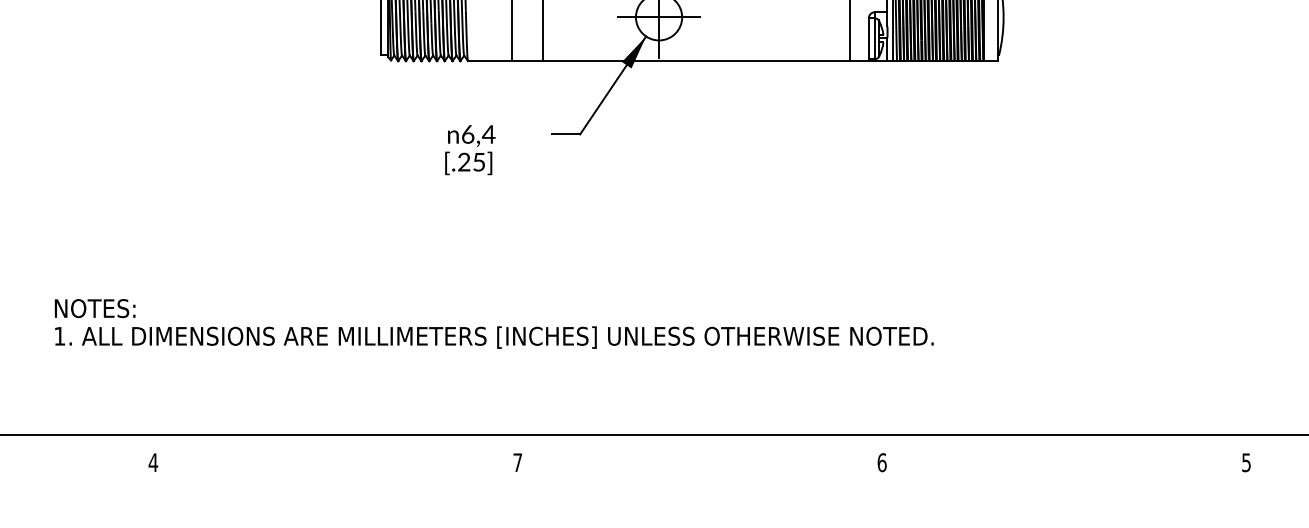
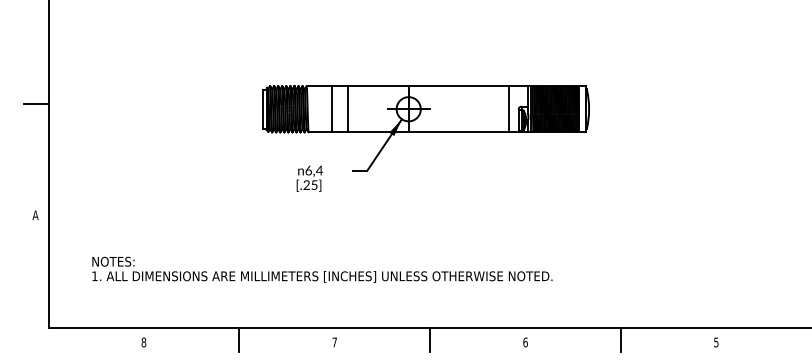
line: (335, 457) -> (239, 339), added
line: (700, 457) -> (430, 339), added
line: (1063, 457) -> (620, 339), added
text: (152, 462) -> (143, 342), 4 -> 8

